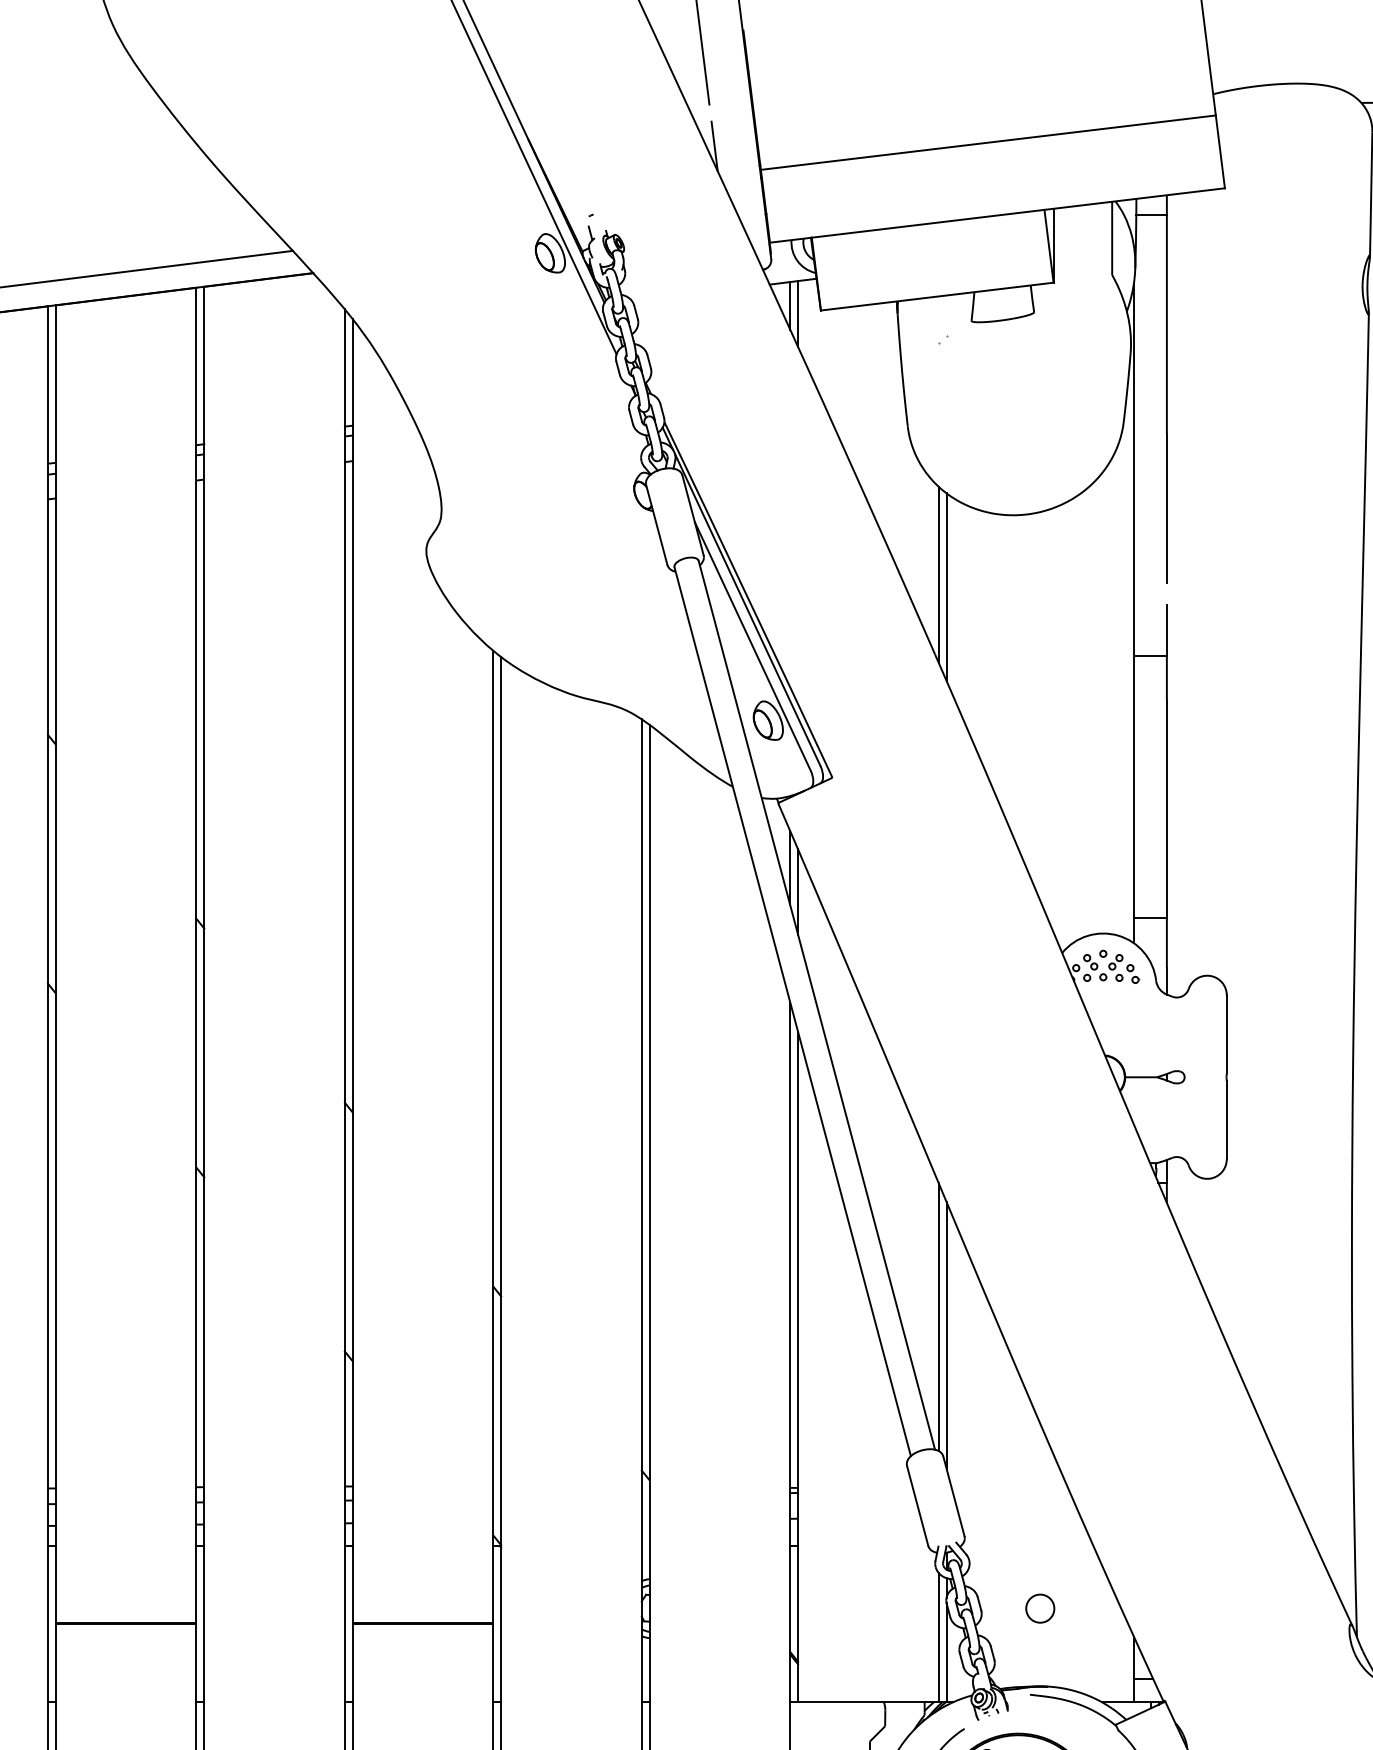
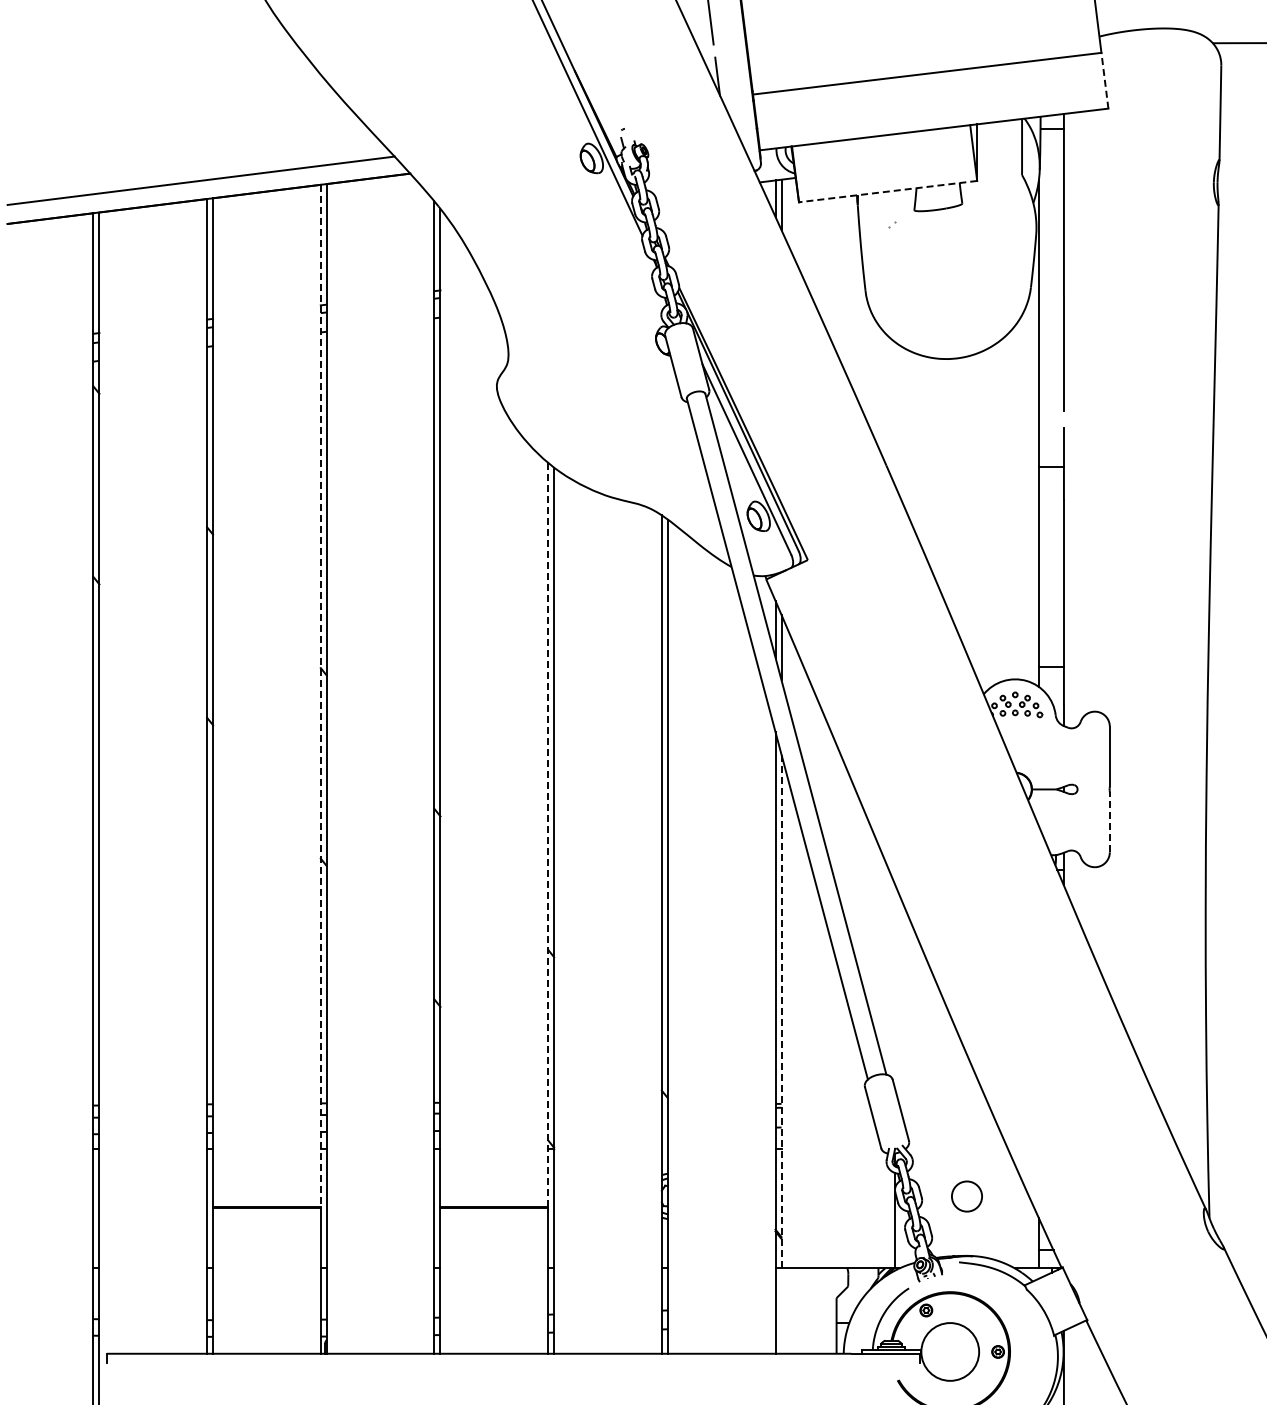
line: (1219, 151) -> (1104, 80), solid -> dashed
line: (937, 296) -> (888, 191), solid -> dashed
line: (939, 574) -> (889, 404), removed
line: (946, 586) -> (895, 413), removed
line: (196, 955) -> (320, 696), solid -> dashed
line: (1226, 1120) -> (1109, 822), solid -> dashed
line: (493, 1136) -> (548, 834), solid -> dashed
line: (939, 1316) -> (889, 972), removed
line: (946, 1334) -> (895, 986), removed
line: (798, 1367) -> (781, 1011), solid -> dashed
circle: (1039, 1607) -> (966, 1195), size x1.4
line: (939, 1637) -> (889, 1218), removed

